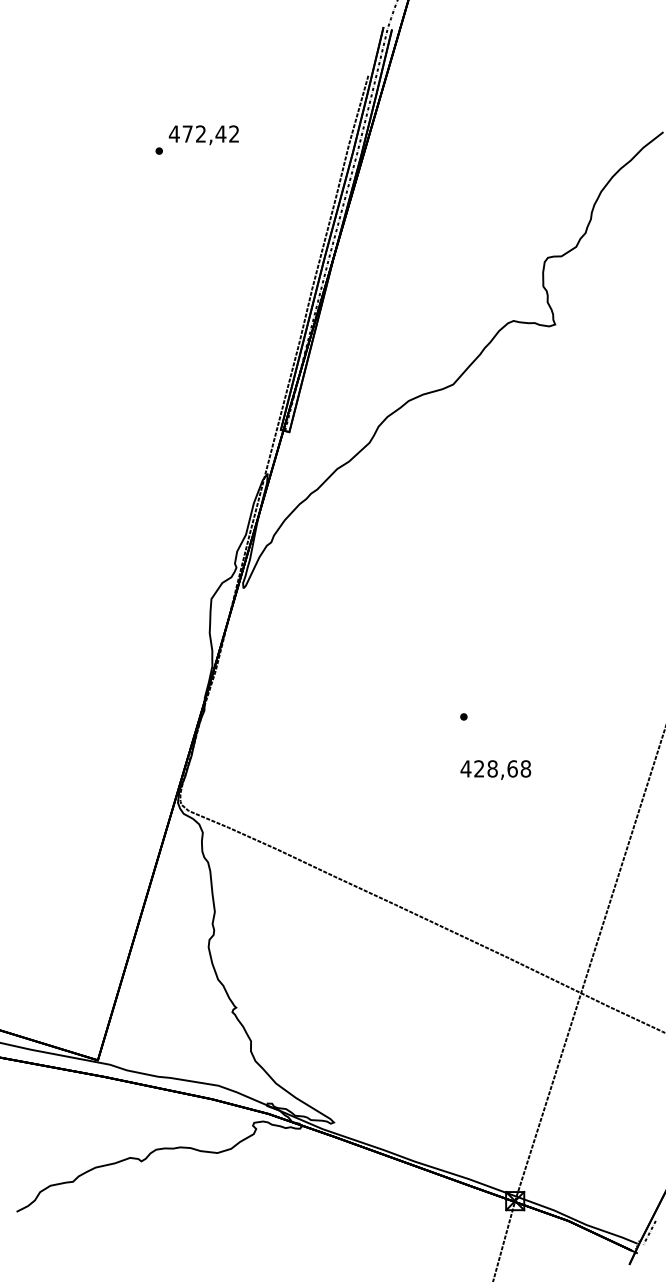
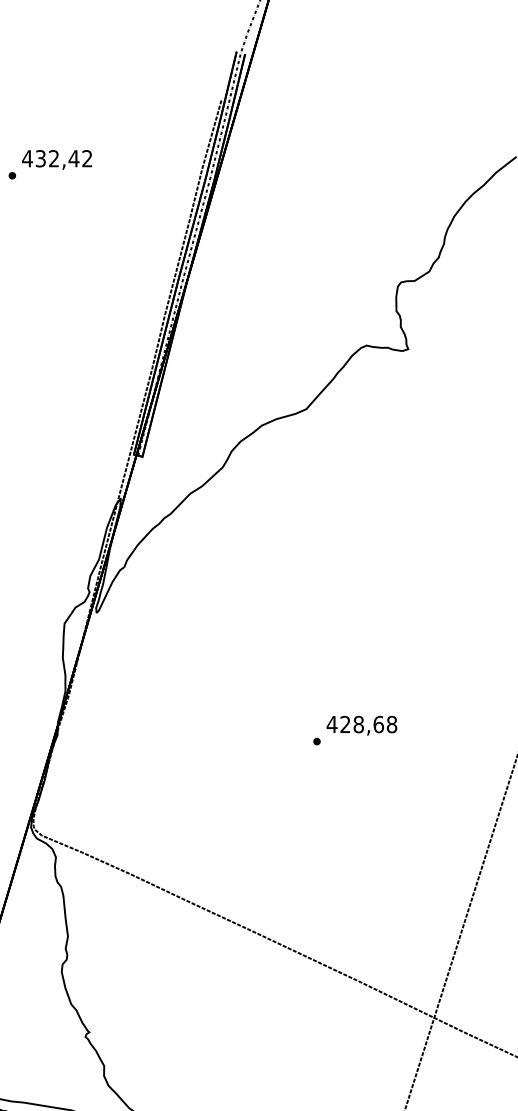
text: (187, 133) -> (40, 158), 472,42 -> 432,42
text: (495, 769) -> (361, 725), moved

